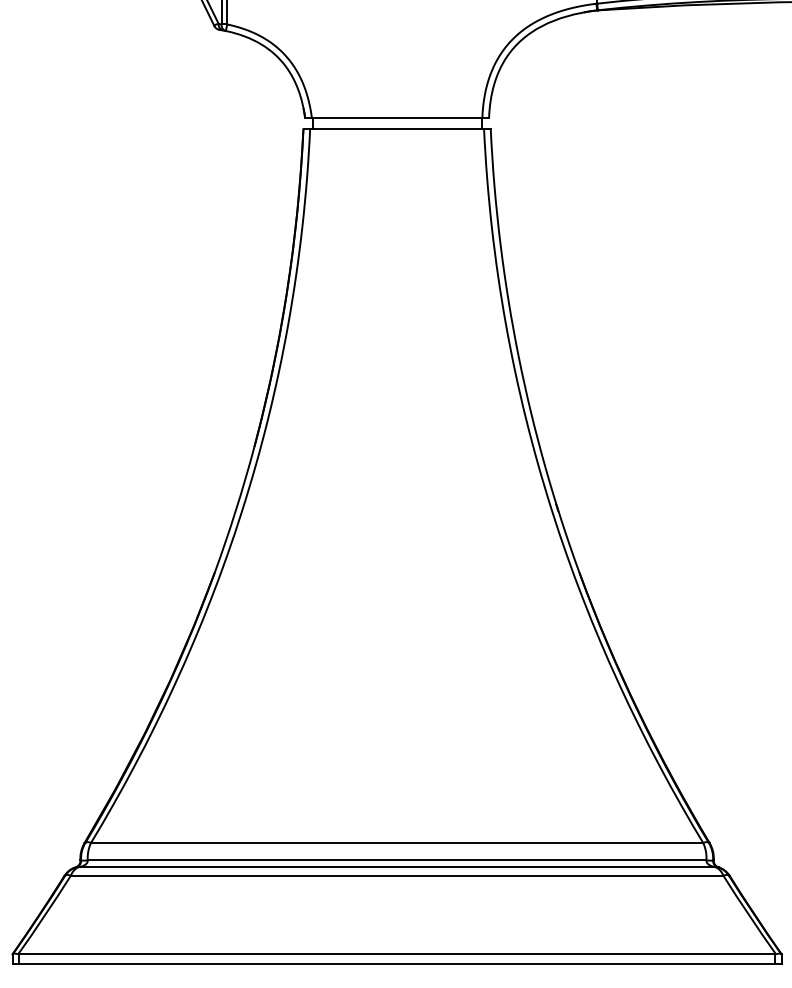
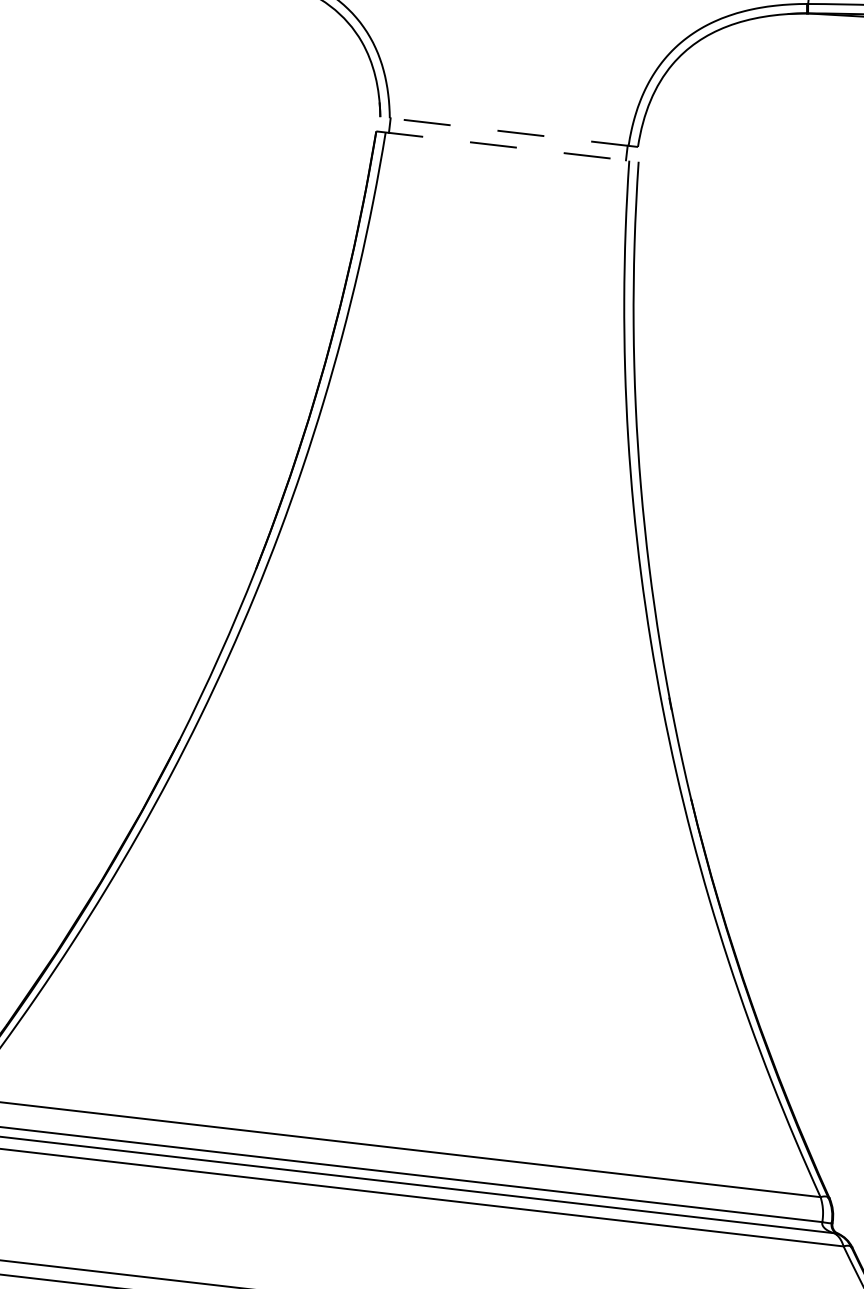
line: (397, 118) -> (509, 132), solid -> dashed
line: (397, 128) -> (508, 146), solid -> dashed

